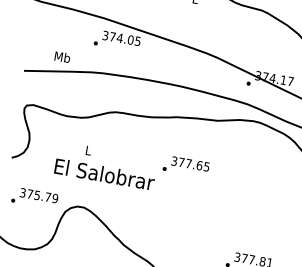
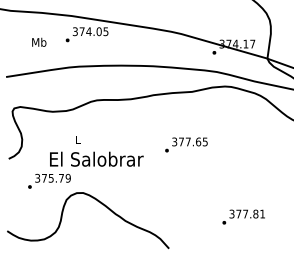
text: (62, 56) -> (39, 41), moved
text: (186, 166) -> (186, 144), moved
text: (35, 197) -> (49, 180), moved

